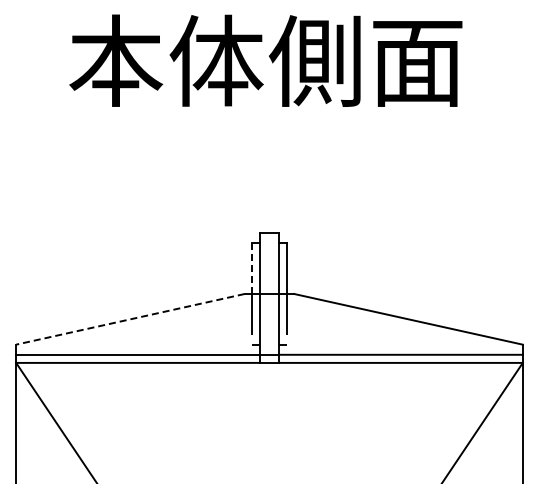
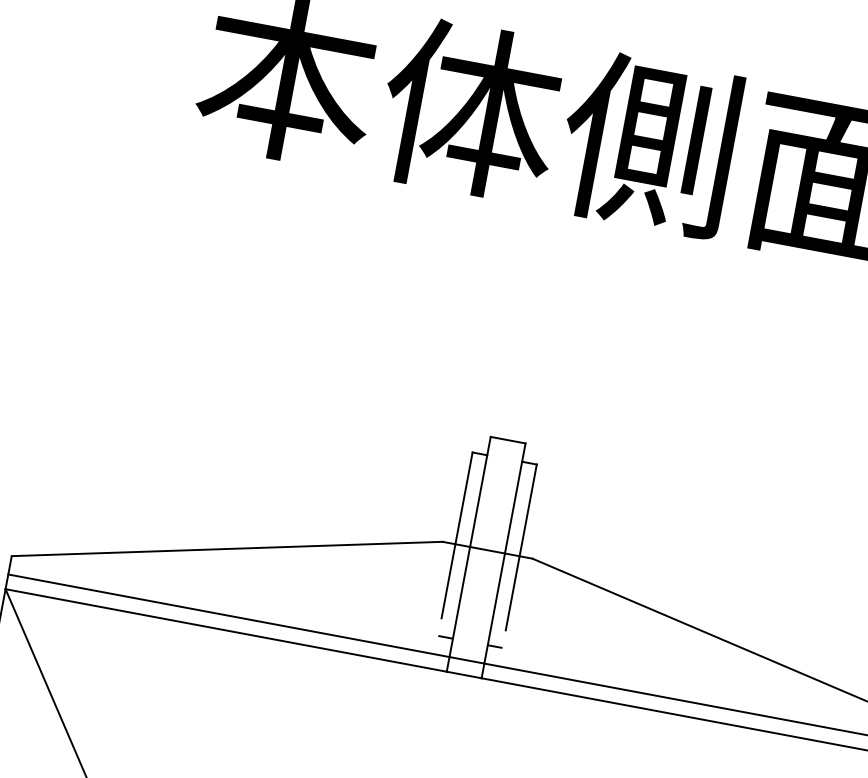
line: (251, 269) -> (463, 499), dashed -> solid
line: (129, 319) -> (225, 548), dashed -> solid

